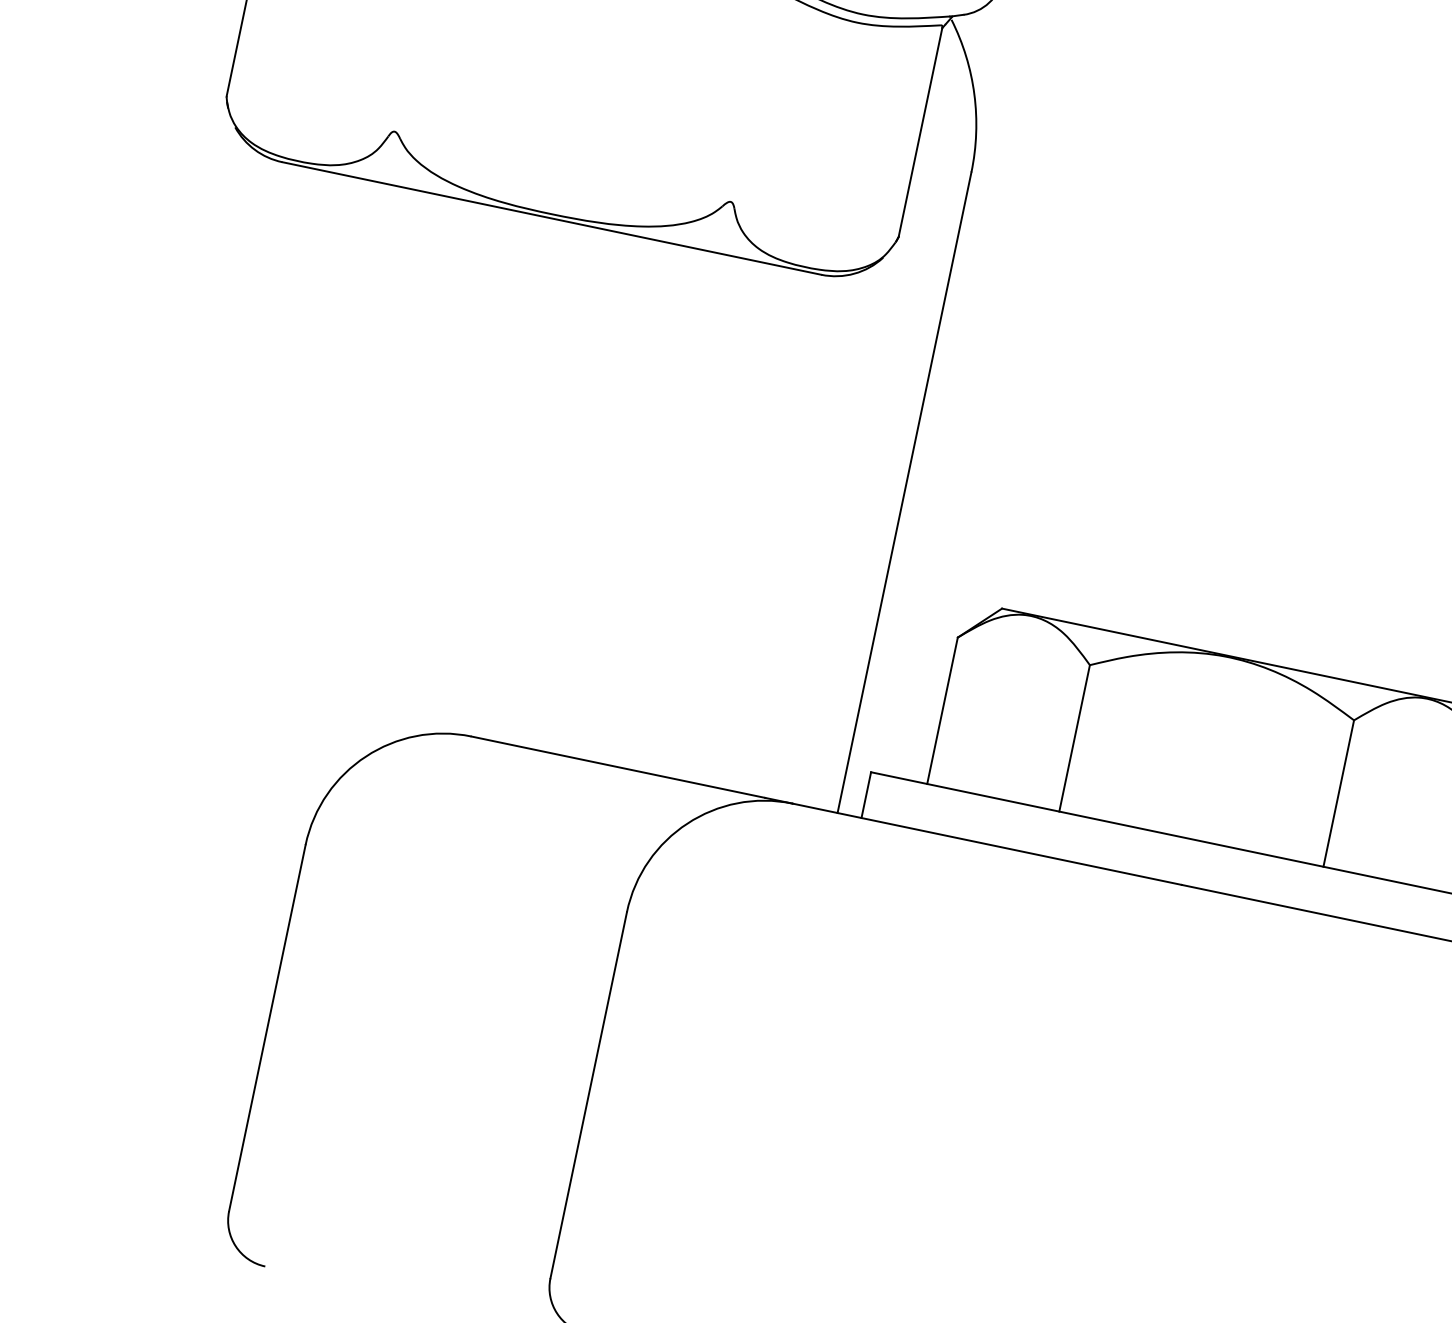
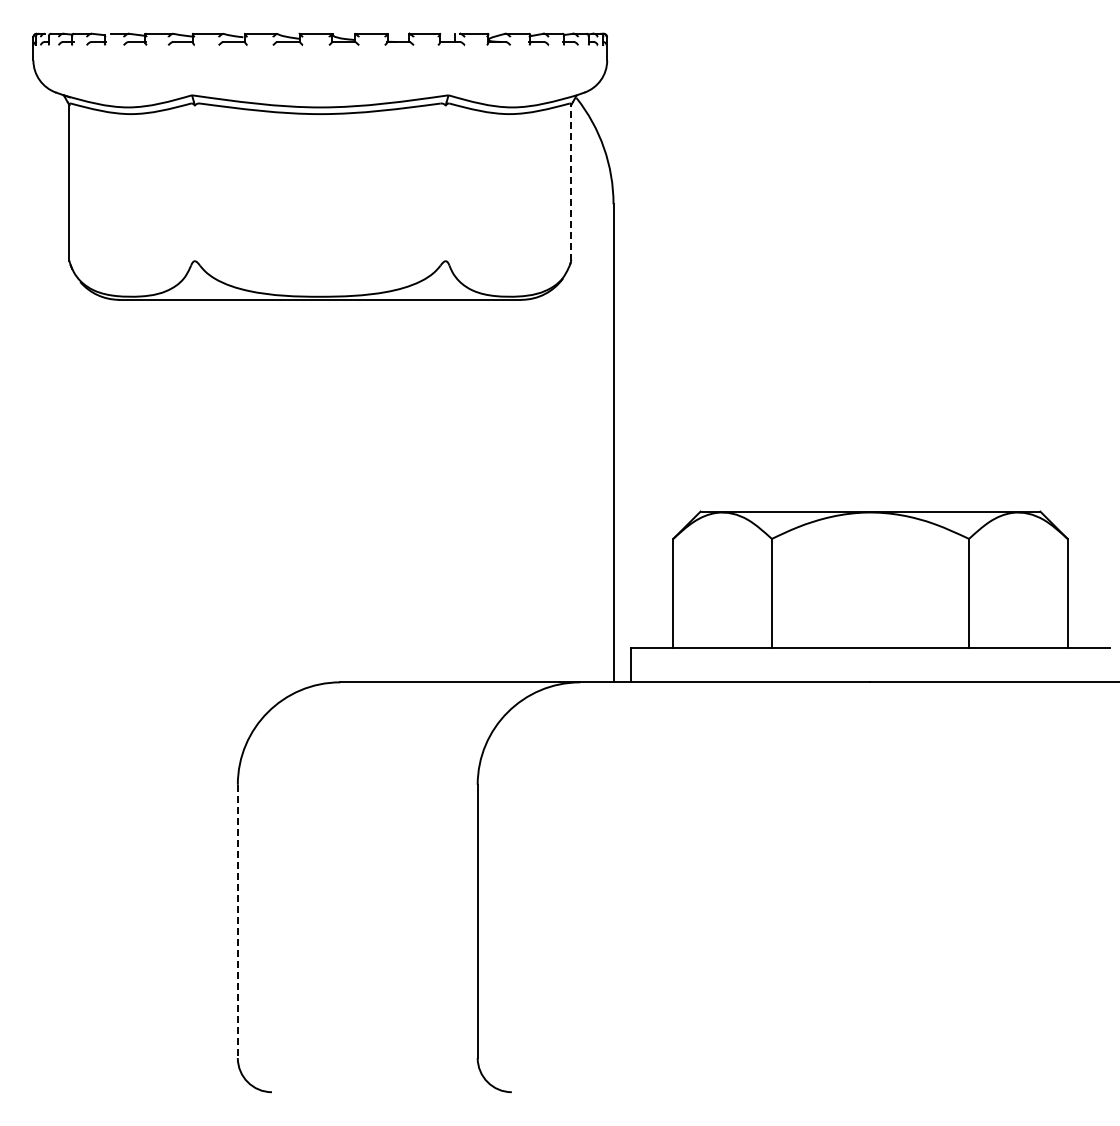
line: (920, 132) -> (571, 183), solid -> dashed
line: (266, 1028) -> (237, 921), solid -> dashed

